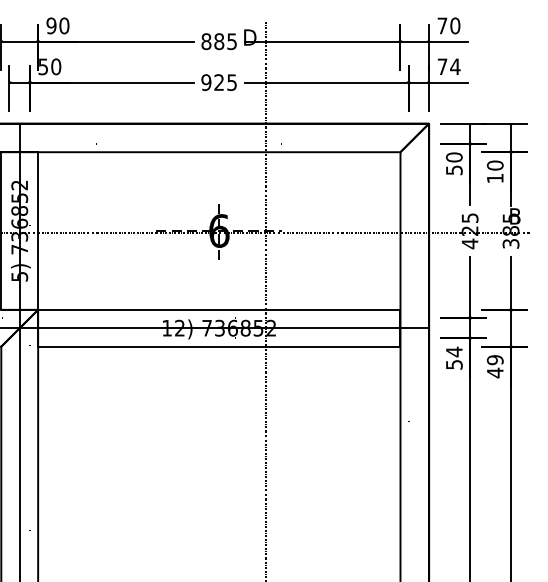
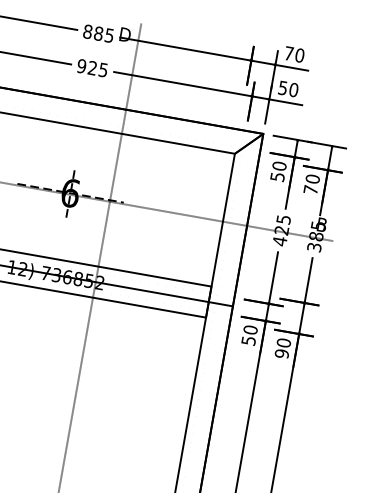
text: (448, 66) -> (288, 88), 74 -> 50
text: (495, 178) -> (311, 190), 10 -> 70
text: (454, 351) -> (250, 329), 54 -> 50
text: (494, 366) -> (282, 348), 49 -> 90

